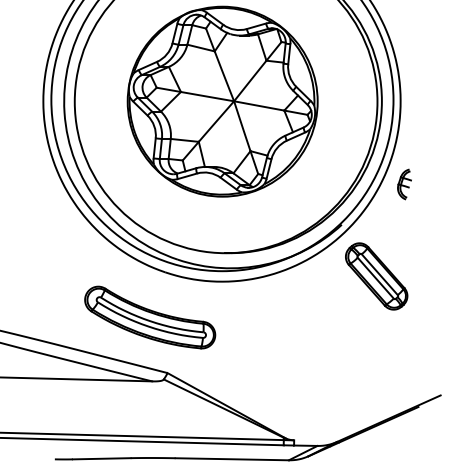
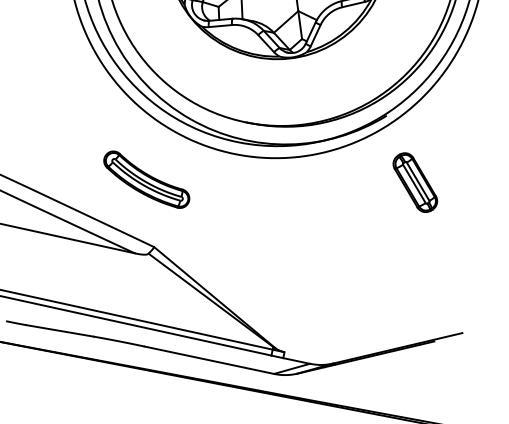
part: (404, 184) -> (467, 83), removed
part: (376, 276) -> (415, 182), size x0.7
part: (150, 317) -> (146, 179), size x0.6

